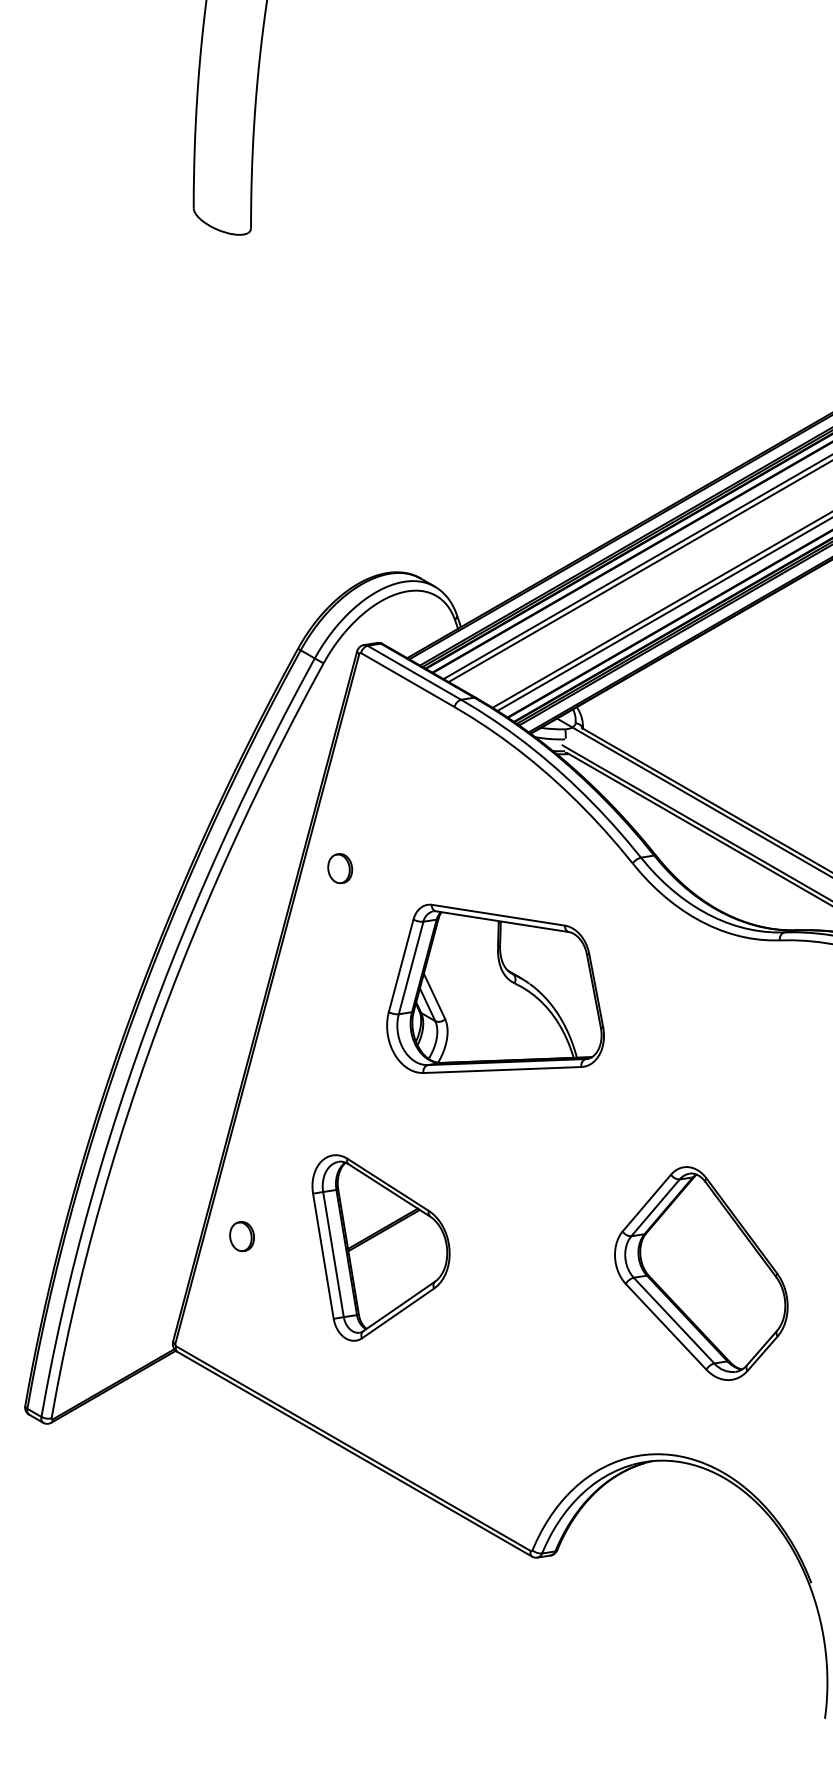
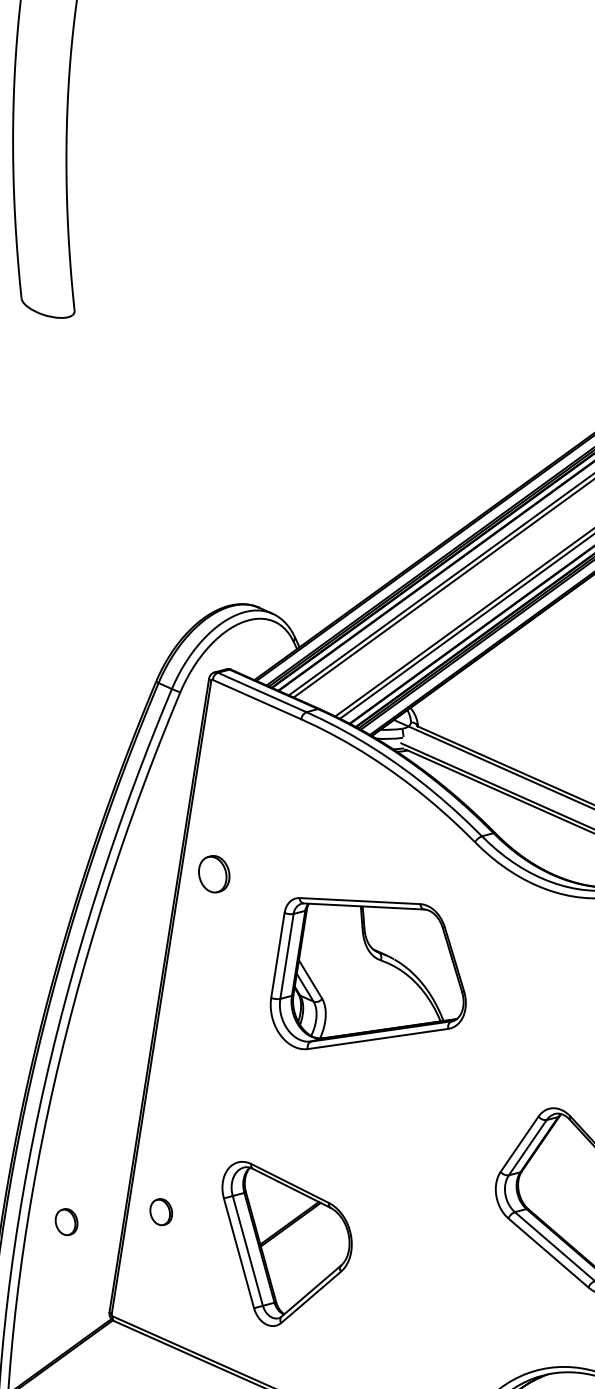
part: (340, 868) -> (214, 874), size x1.4
part: (135, 1236) -> (66, 1222), added
part: (380, 1247) -> (289, 1240), moved

